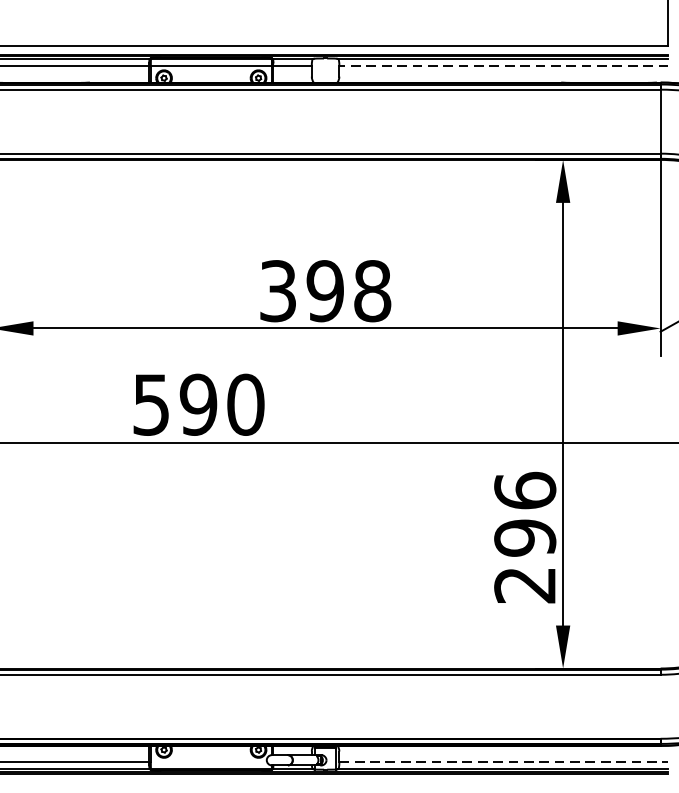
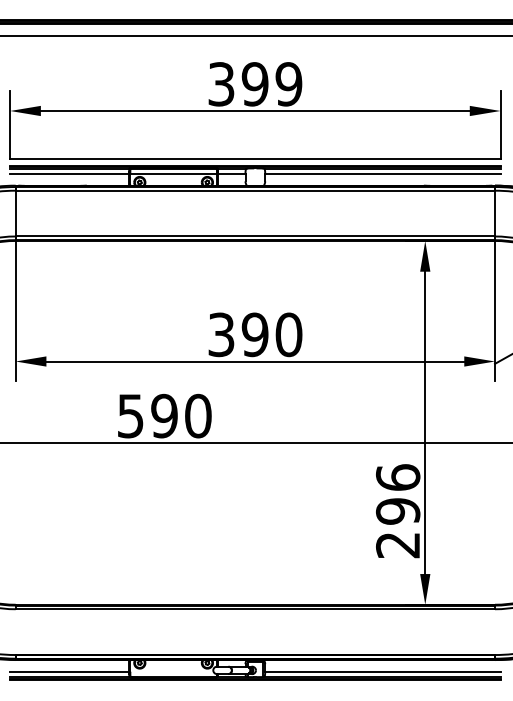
line: (503, 65) -> (382, 173), dashed -> solid
text: (371, 290) -> (288, 334), 398 -> 390
line: (503, 761) -> (382, 671), dashed -> solid

